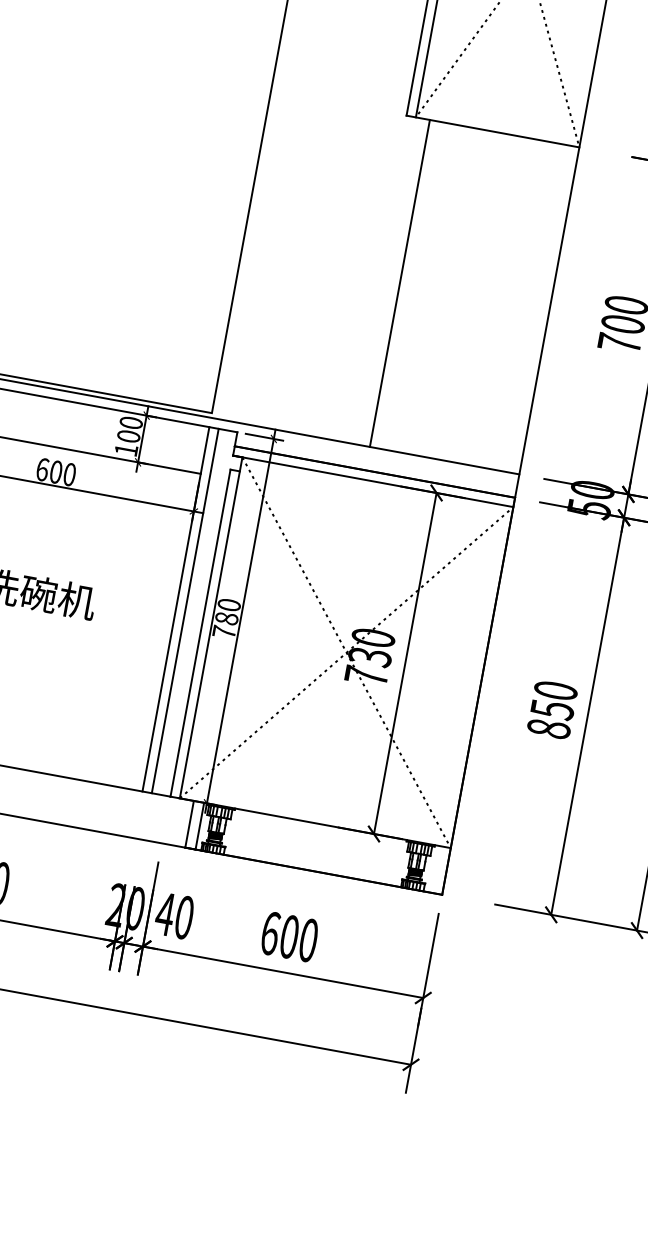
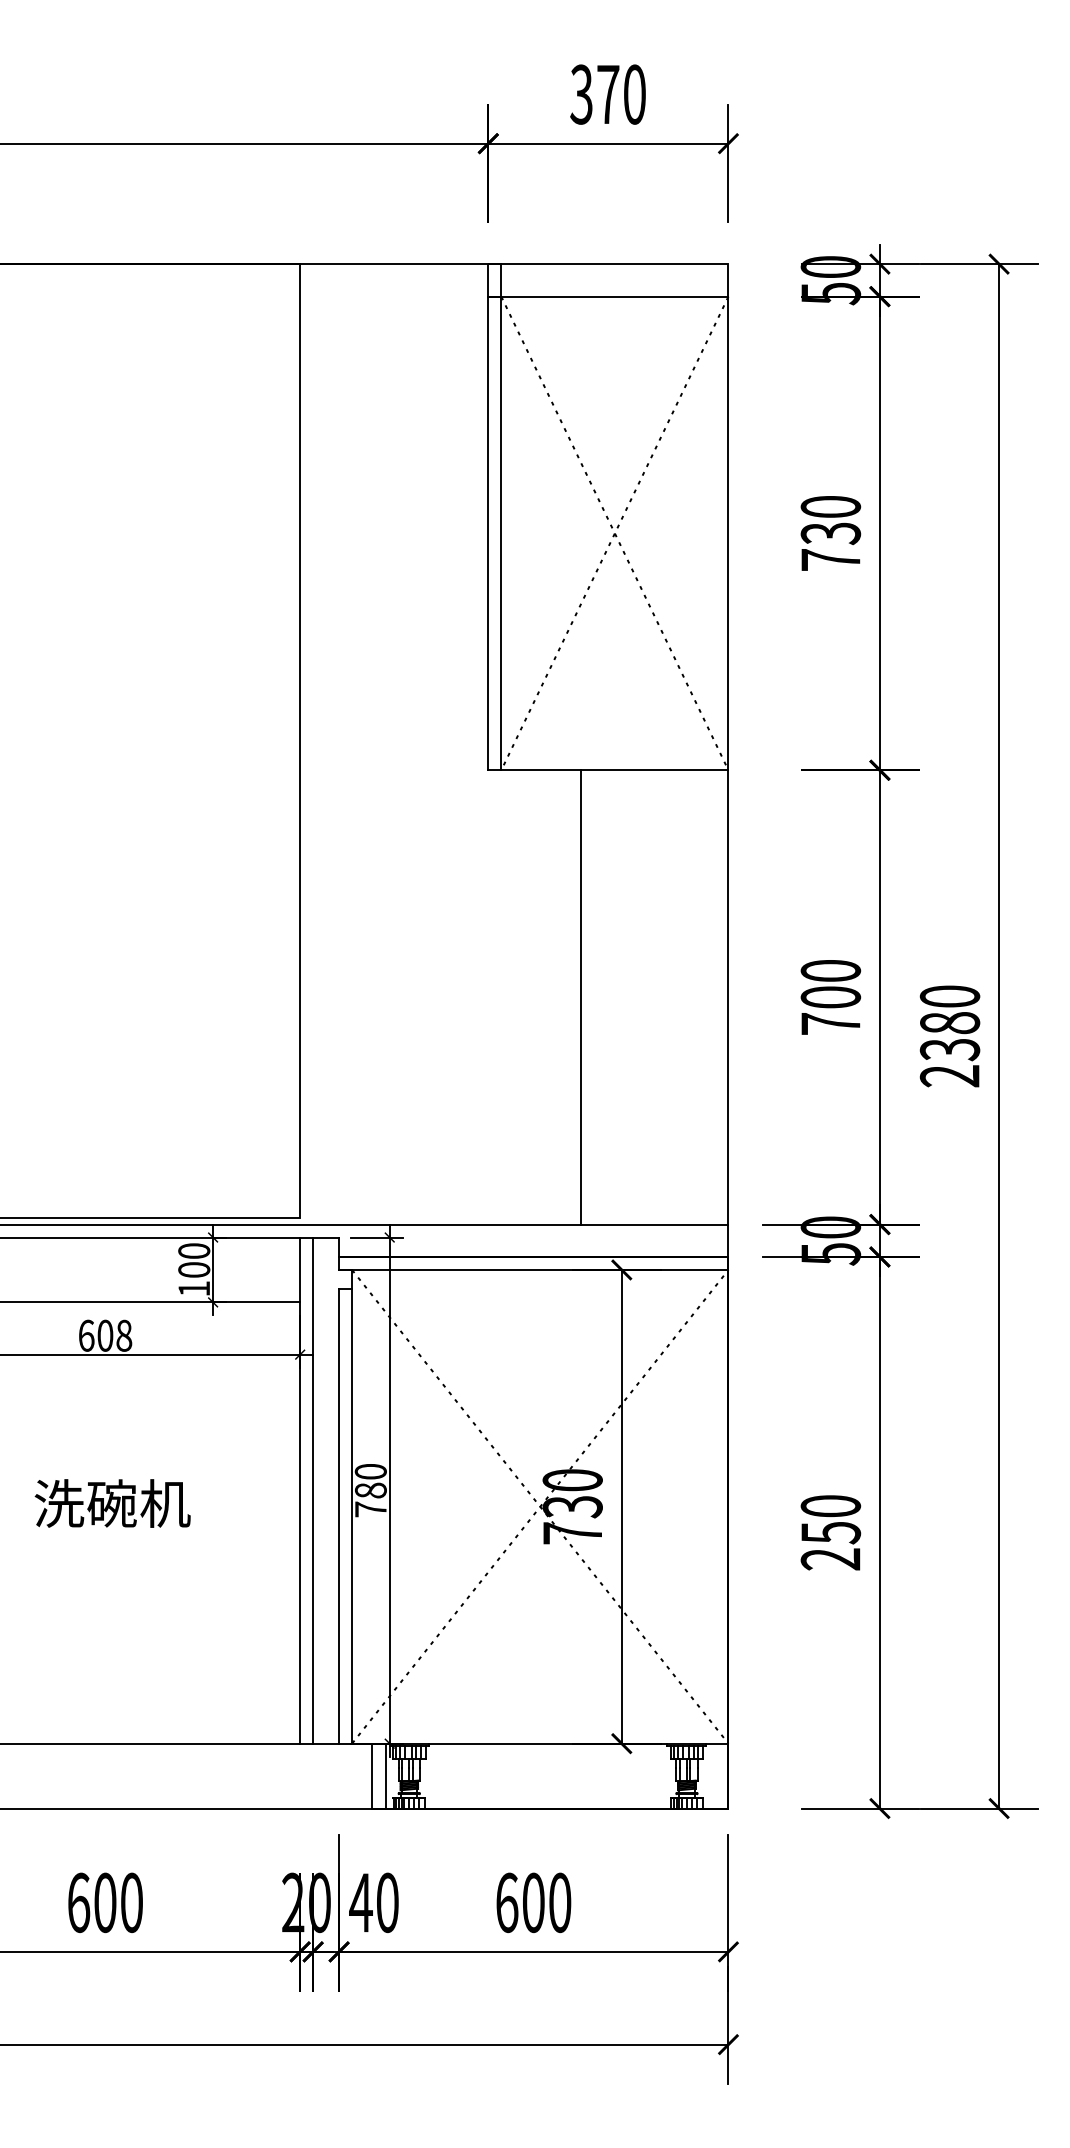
line: (399, 283) -> (580, 997), moved
text: (69, 474) -> (124, 1335), 600 -> 608
text: (548, 729) -> (830, 1559), 850 -> 250

